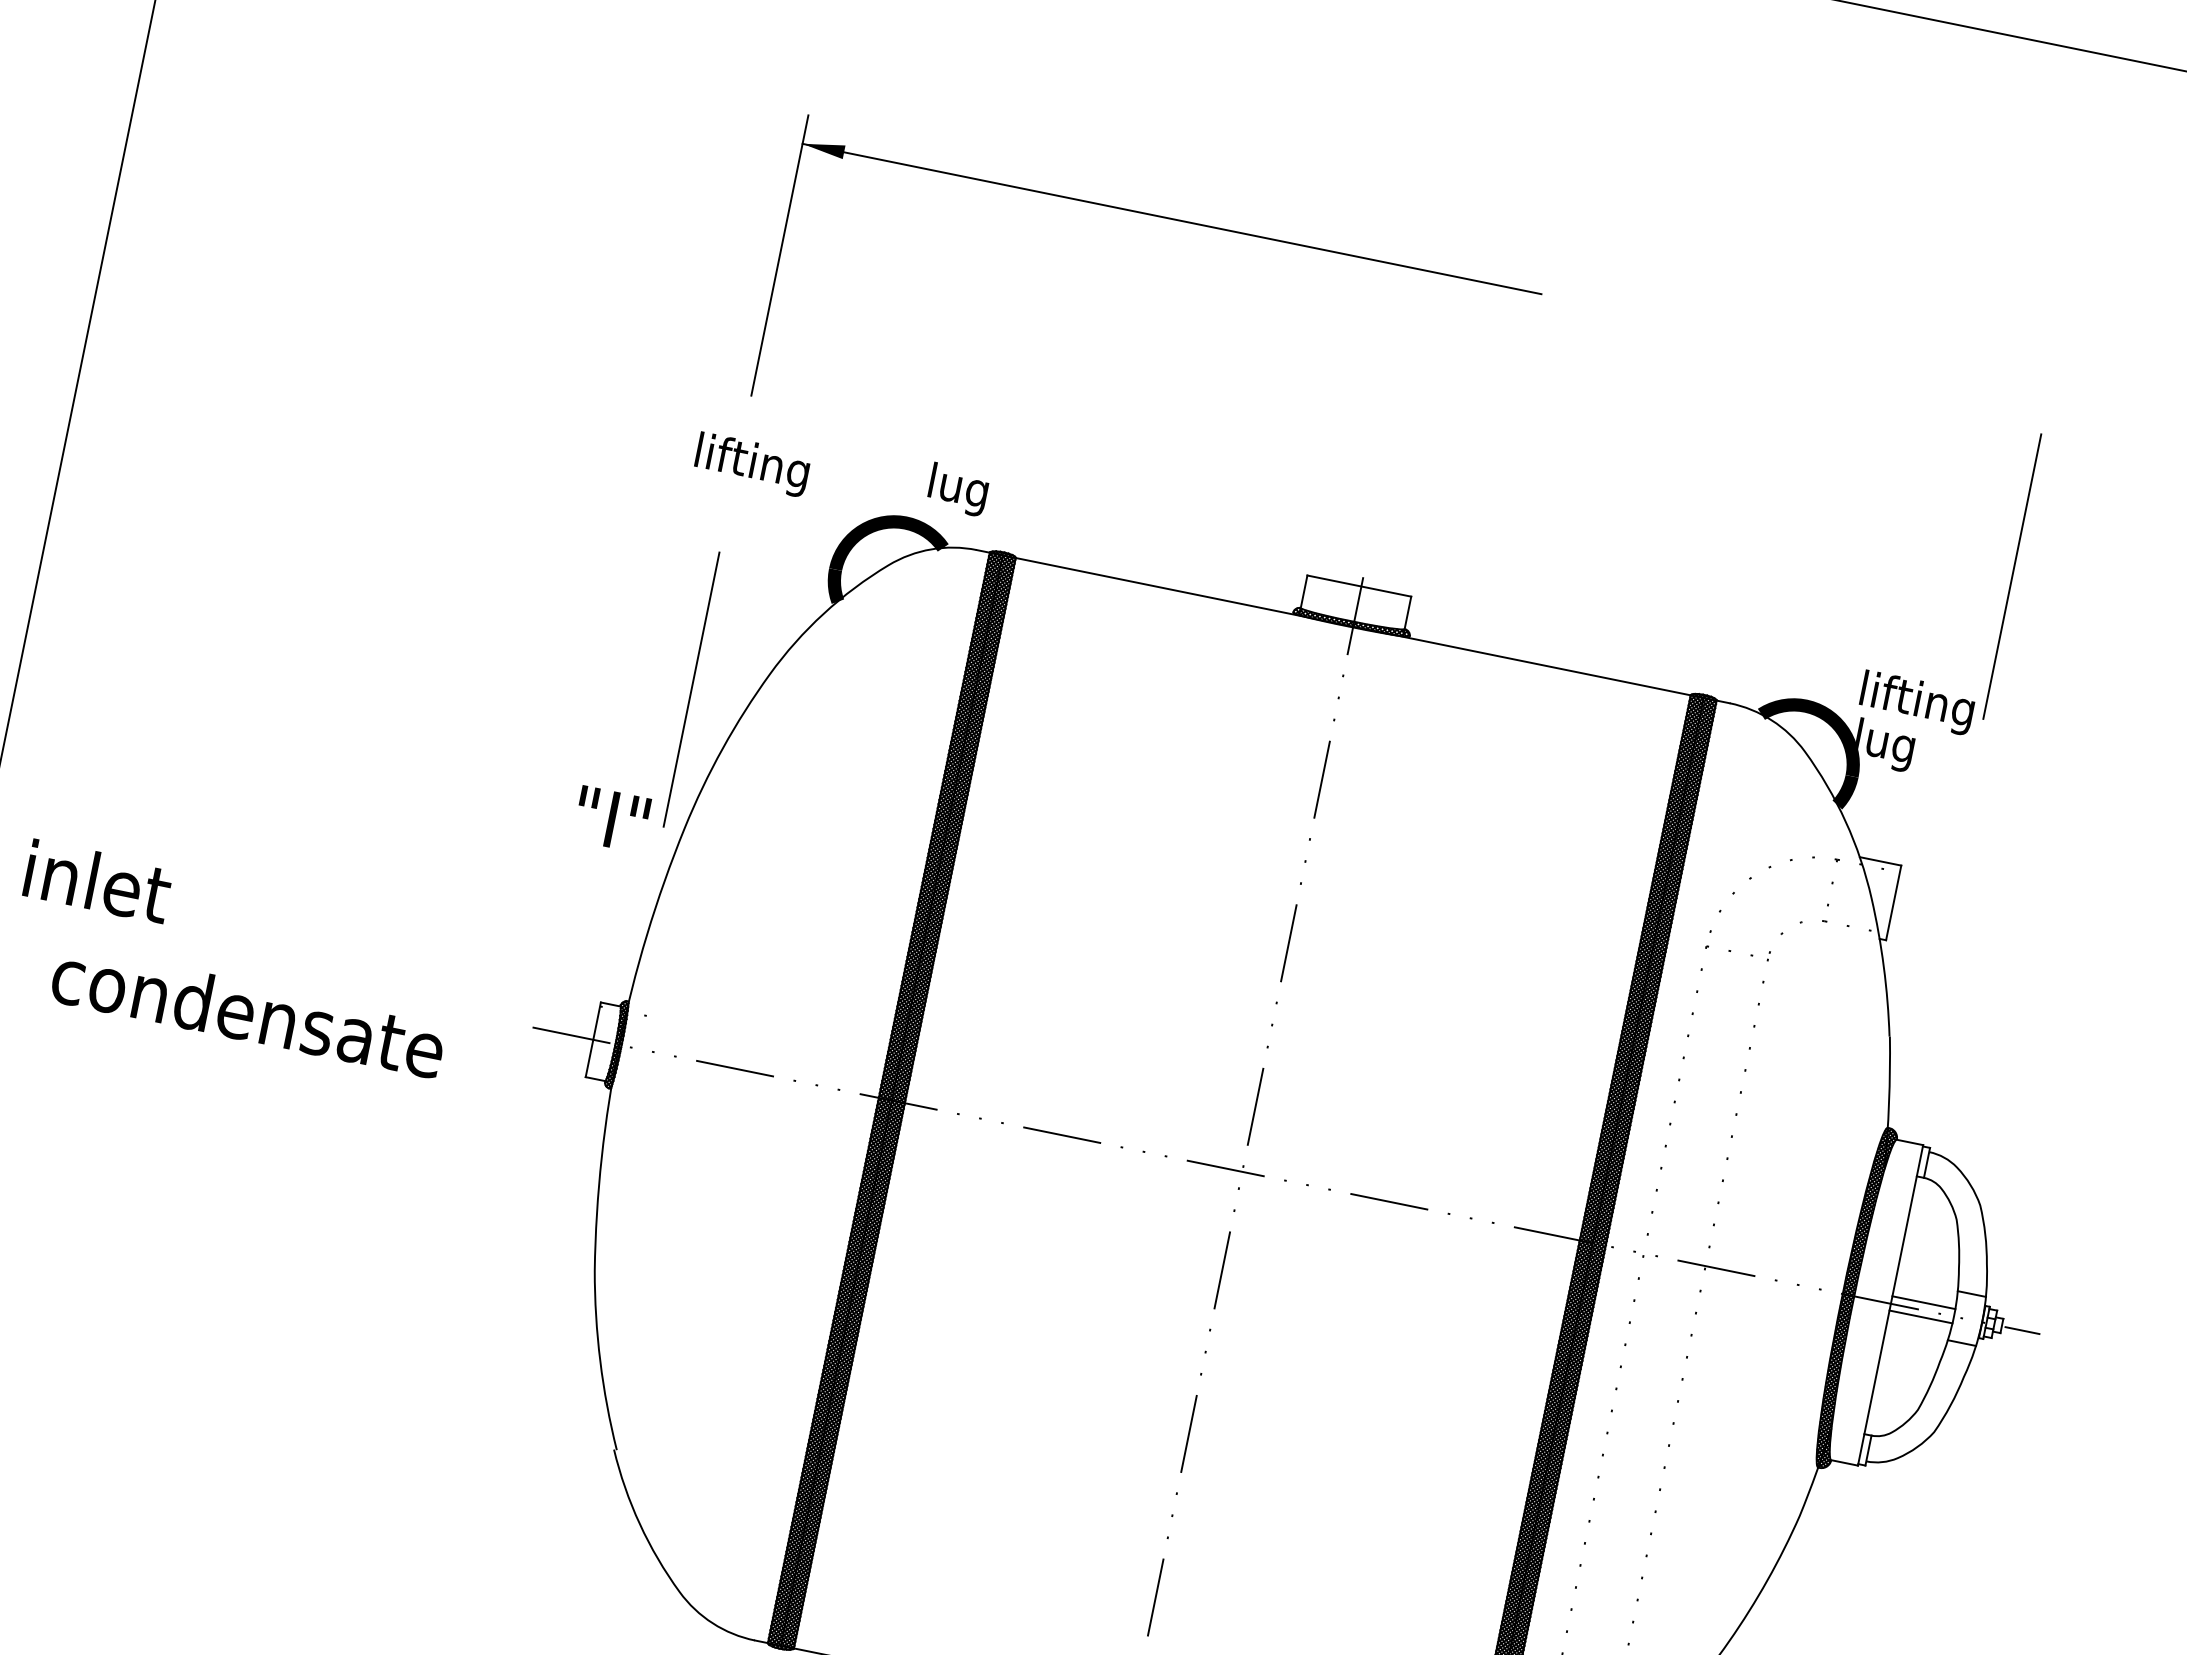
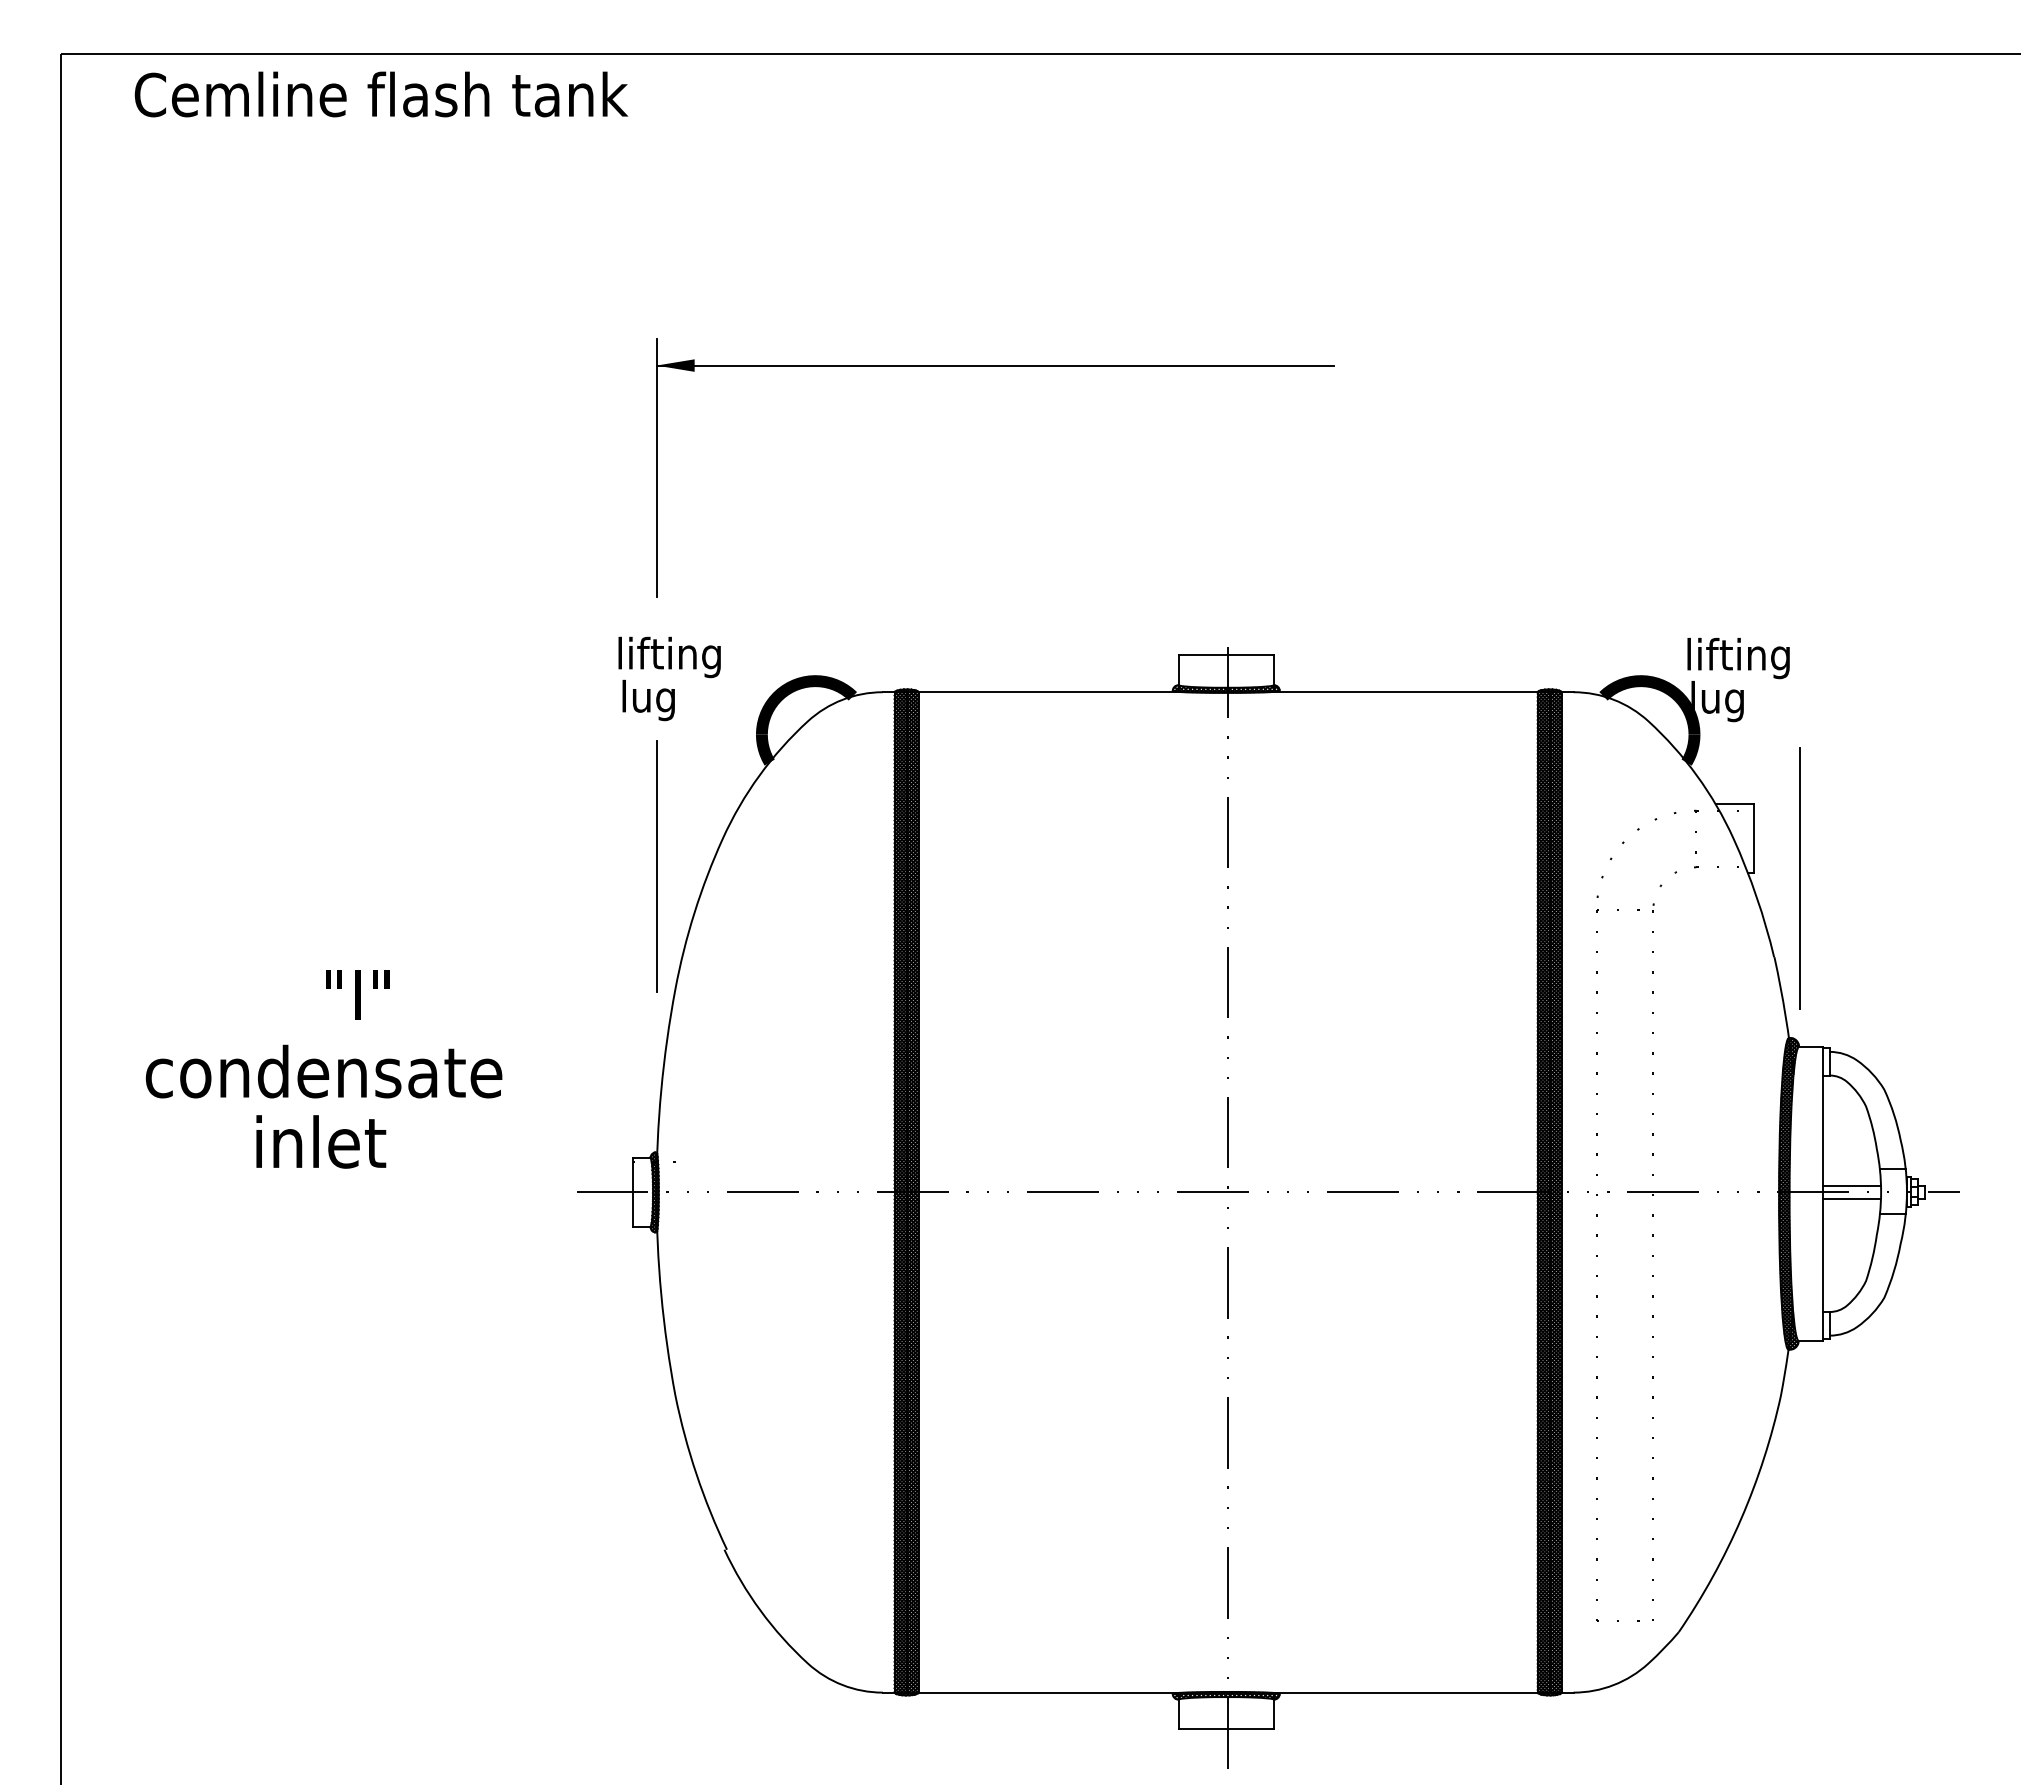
text: (958, 489) -> (648, 700), moved
line: (2011, 577) -> (1799, 878), moved
text: (611, 818) -> (357, 994), moved
text: (98, 881) -> (321, 1141), moved
text: (248, 1011) -> (323, 1071), moved

